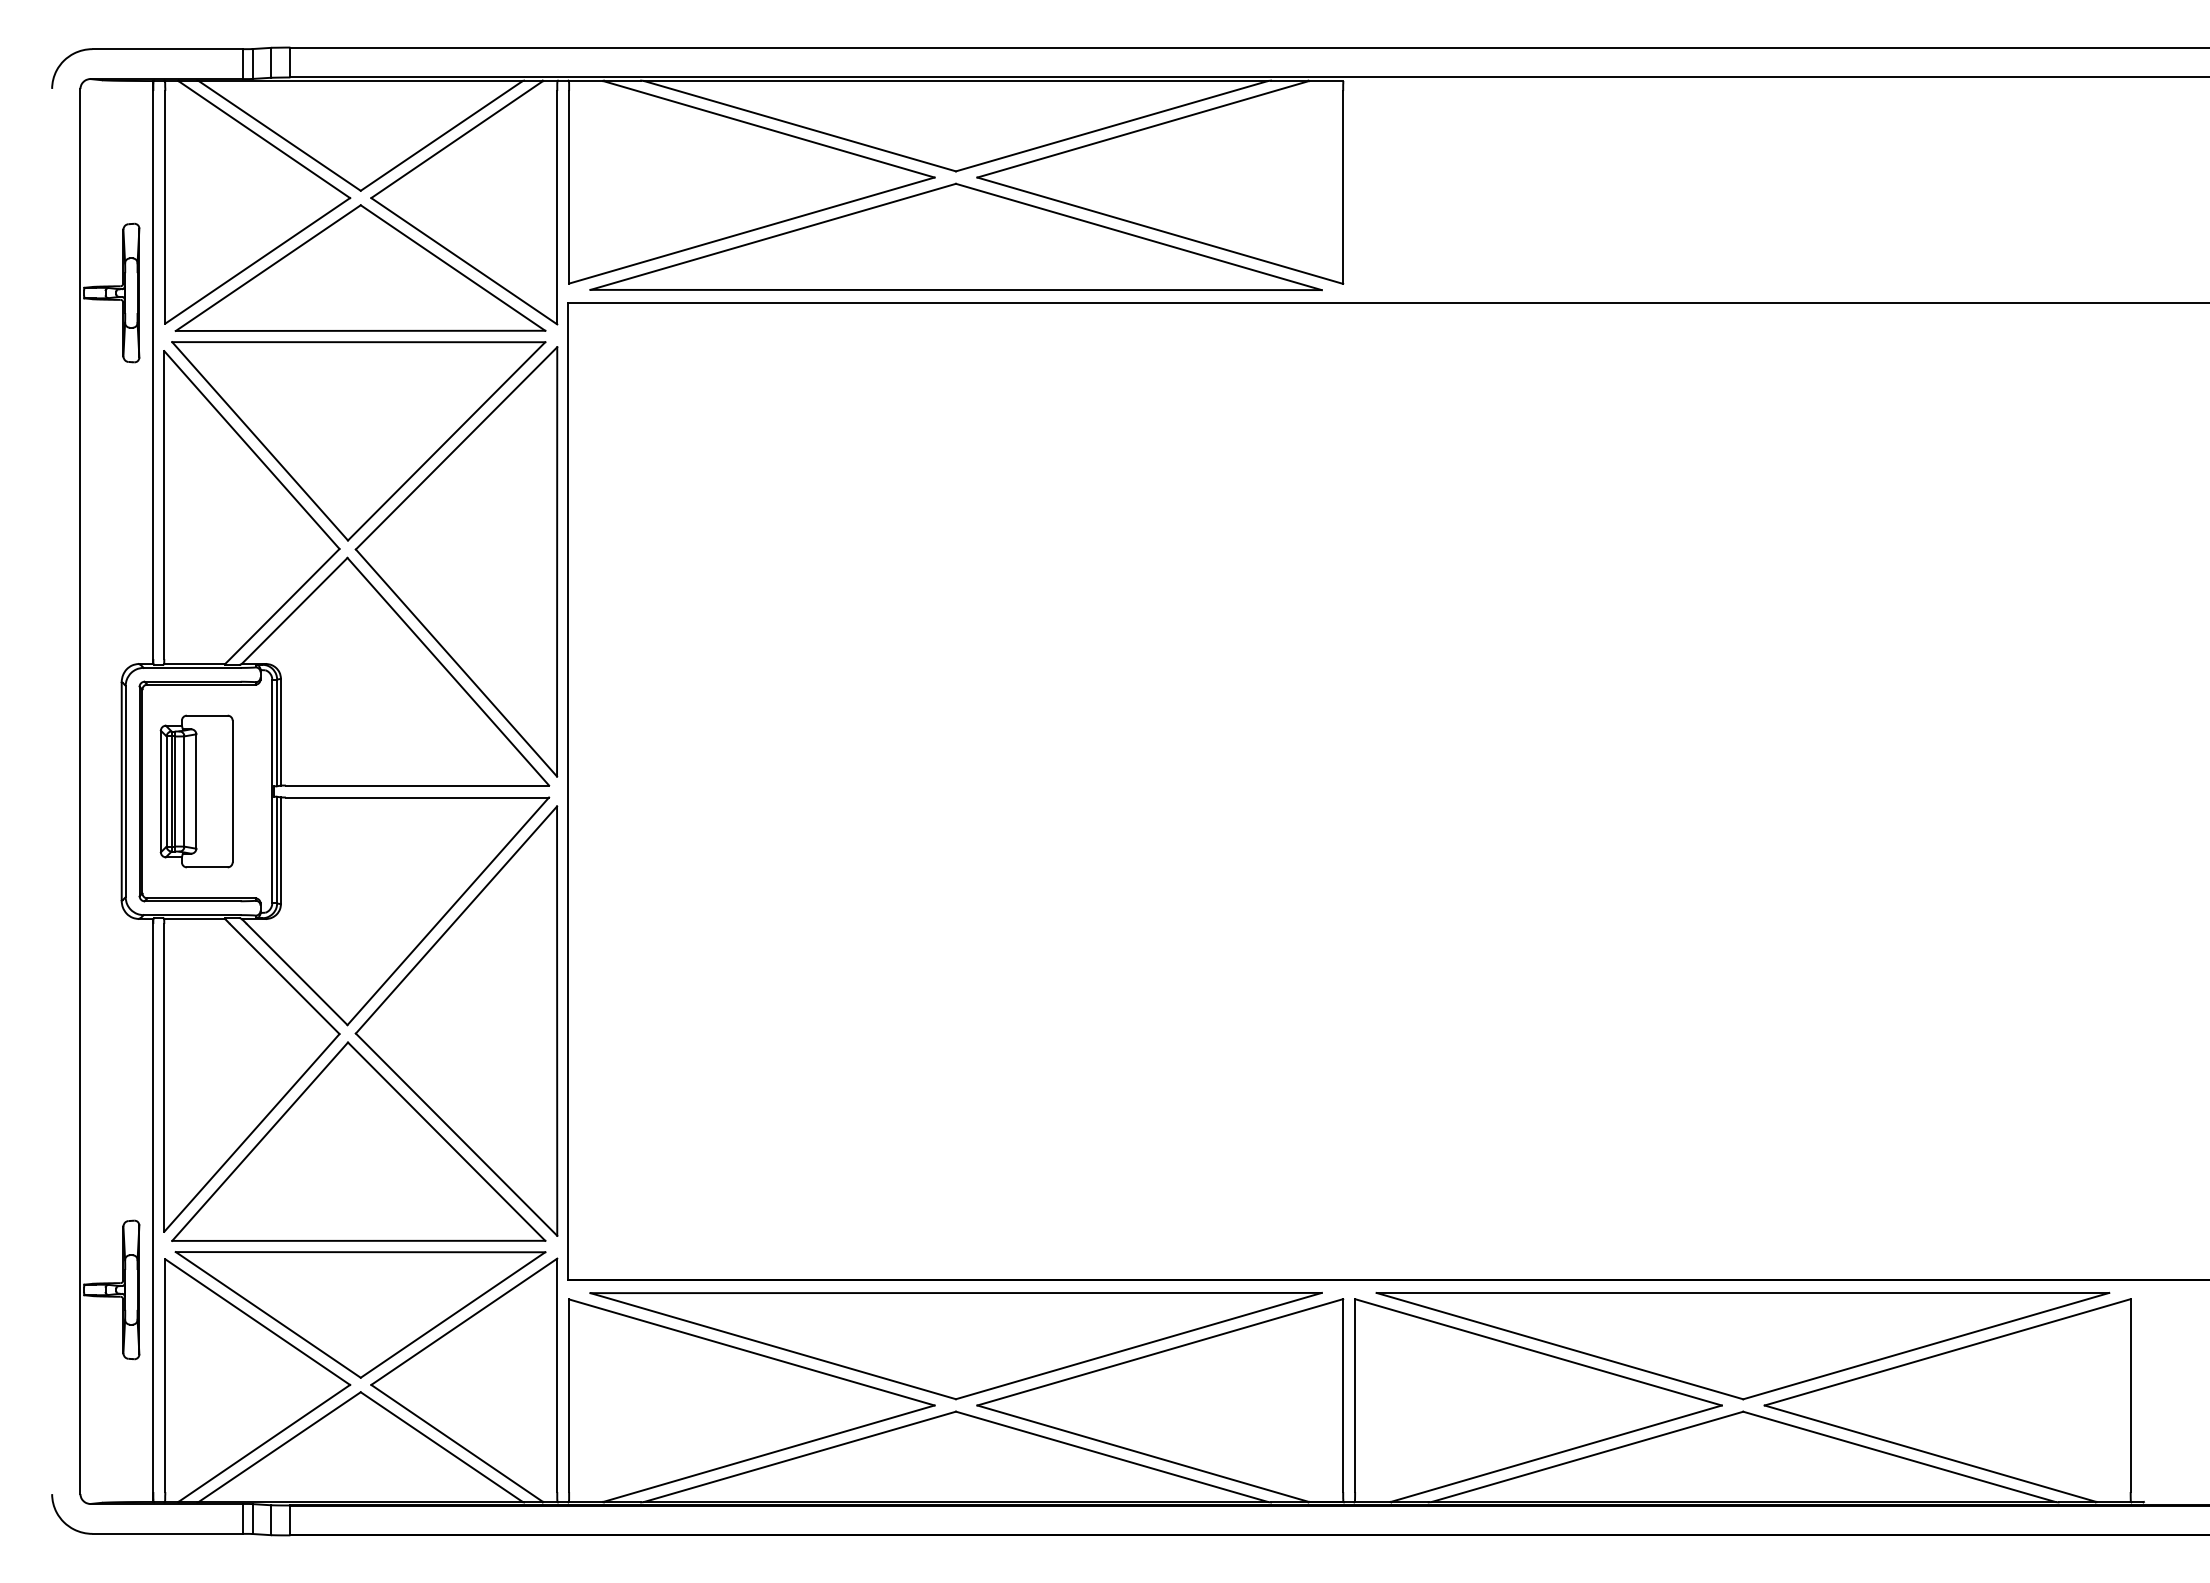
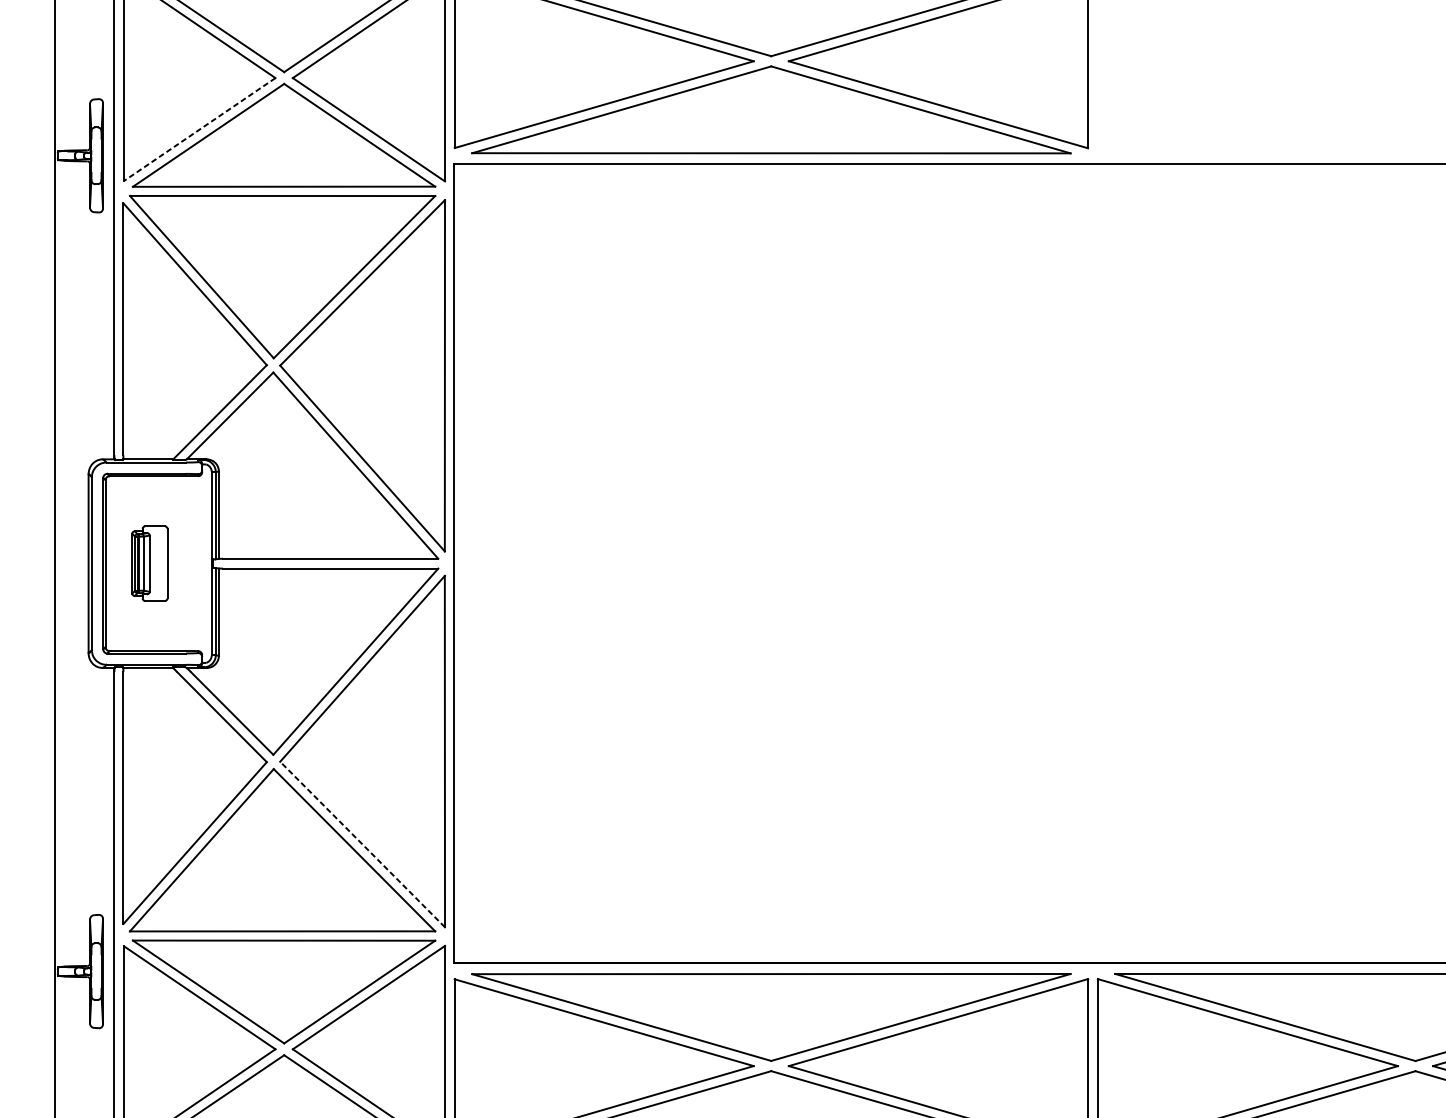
line: (257, 260) -> (199, 129), solid -> dashed
part: (196, 791) -> (149, 563), size x0.6
line: (456, 1134) -> (362, 844), solid -> dashed

